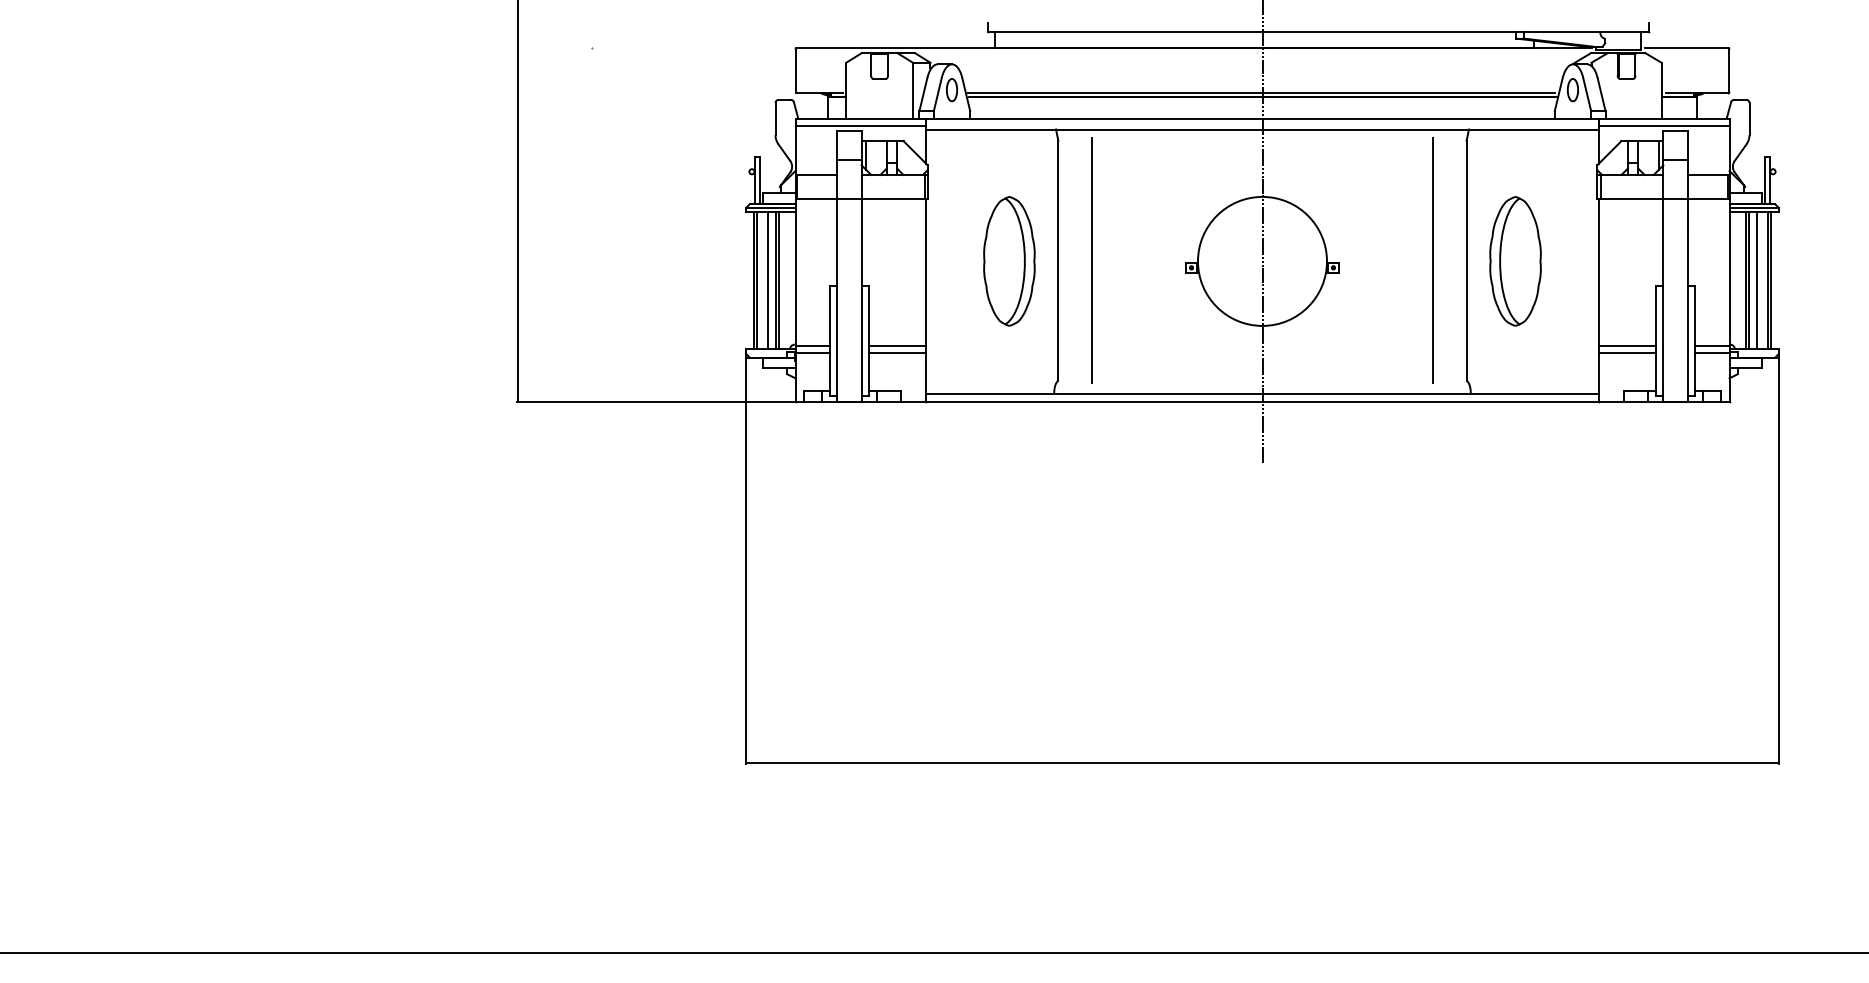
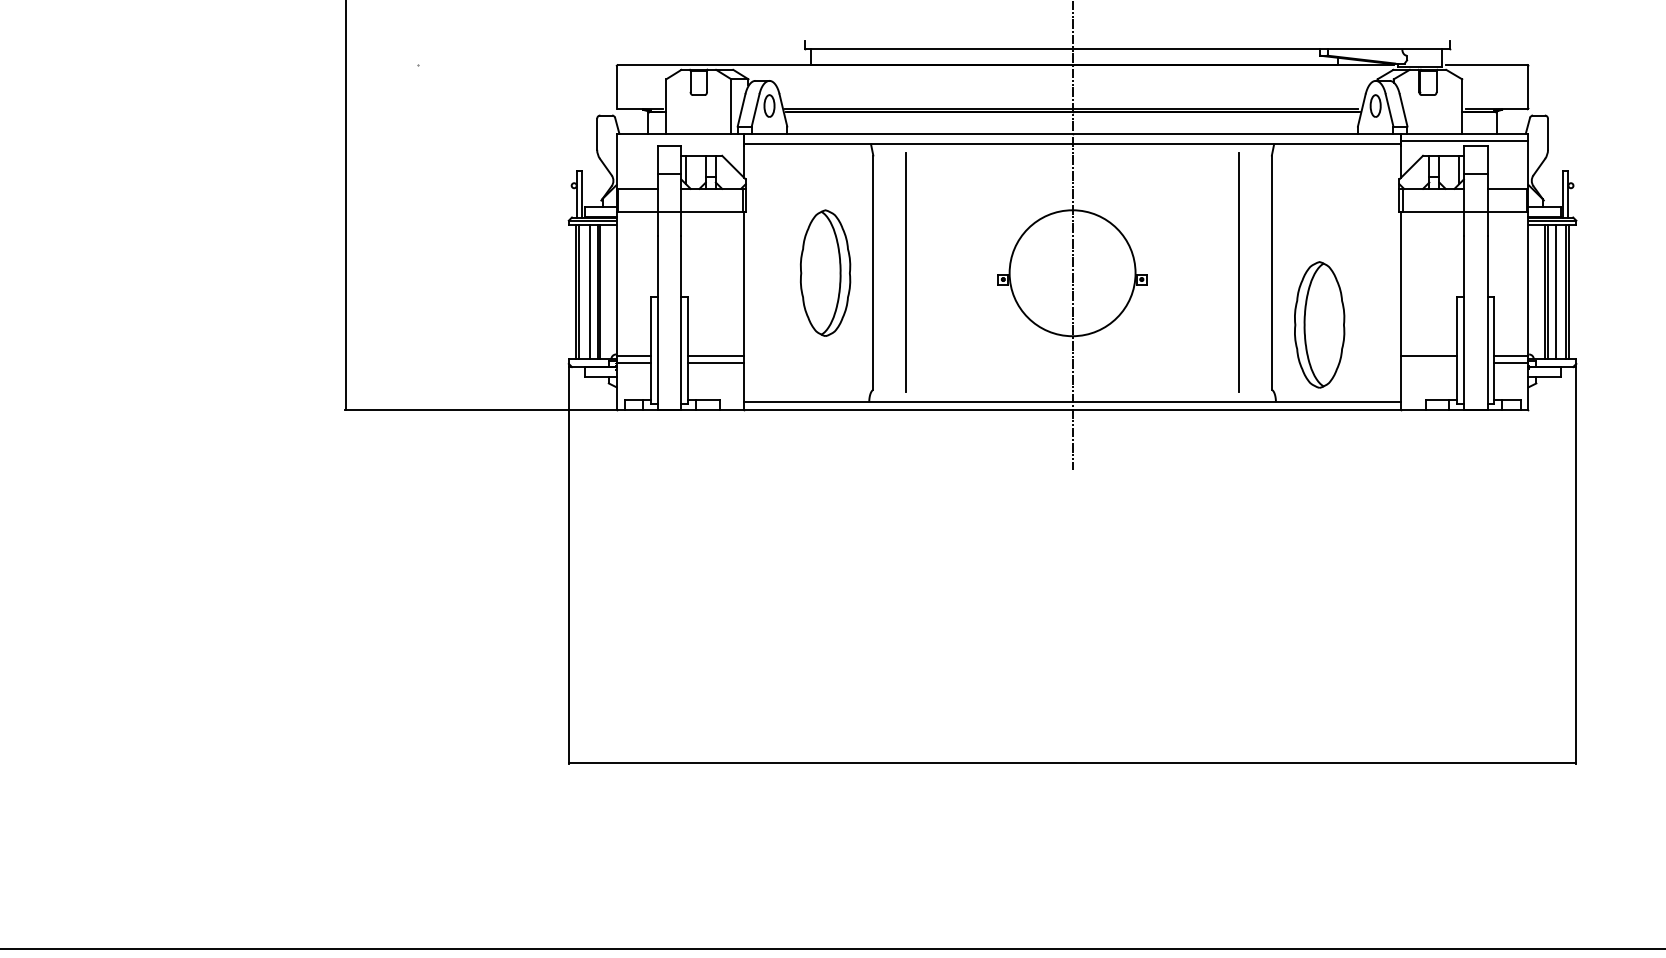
line: (860, 125) -> (680, 140), removed
part: (1515, 261) -> (1319, 325), moved
line: (1627, 353) -> (1428, 363), removed

